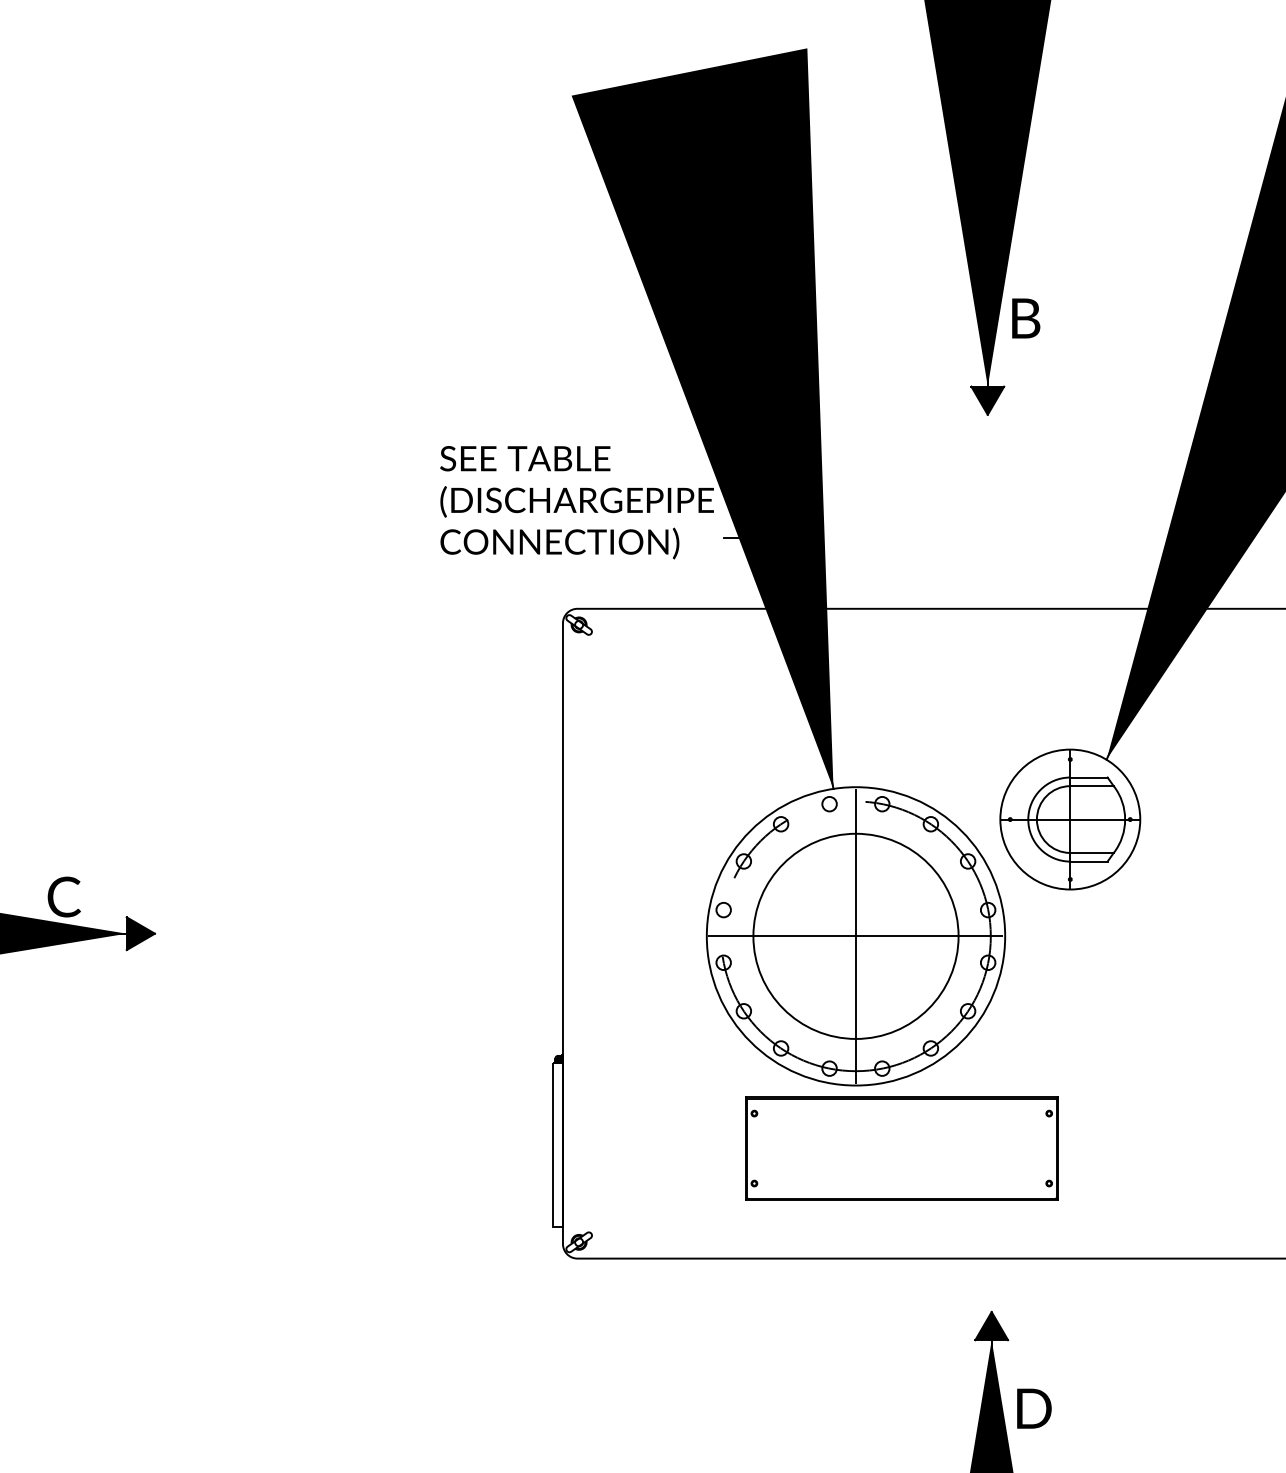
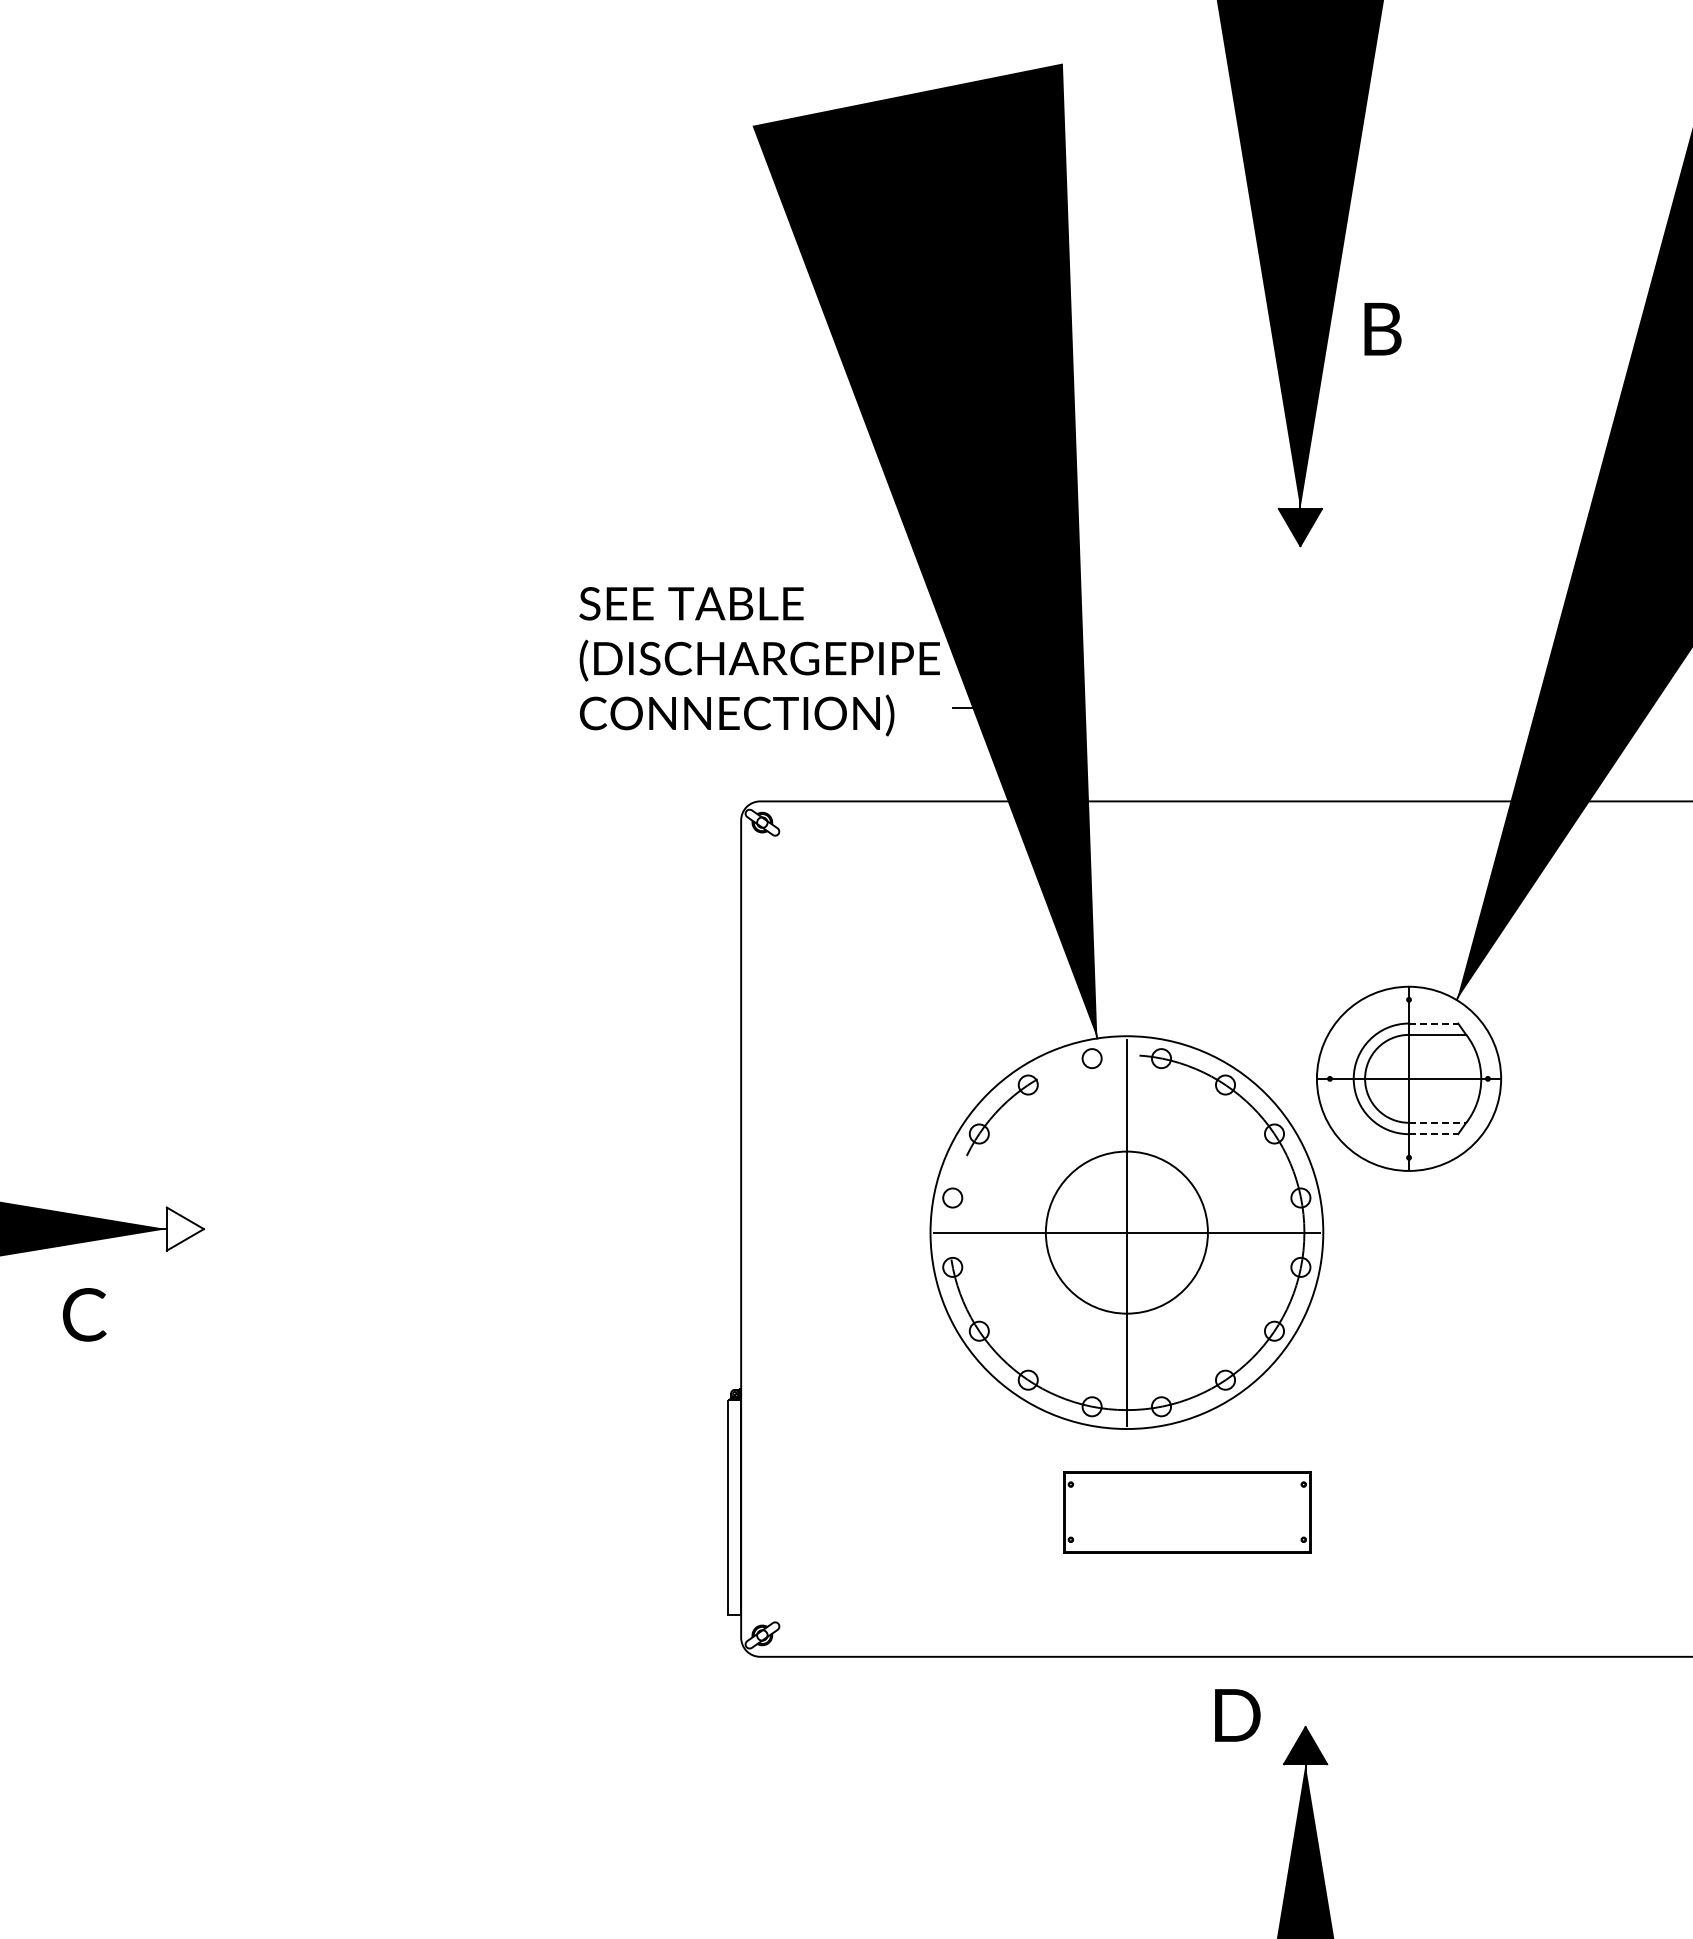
text: (1025, 318) -> (1382, 329), moved
line: (1088, 777) -> (1433, 1023), solid -> dashed
line: (1092, 852) -> (1438, 1122), solid -> dashed
line: (1088, 861) -> (1433, 1134), solid -> dashed
text: (64, 896) -> (84, 1314), moved
fill: (140, 933) -> (184, 1228), removed
circle: (855, 936) -> (1126, 1232), size x0.6
part: (902, 1148) -> (1187, 1512), size x0.6
text: (1034, 1408) -> (1237, 1715), moved

